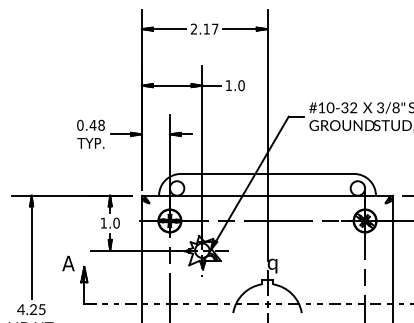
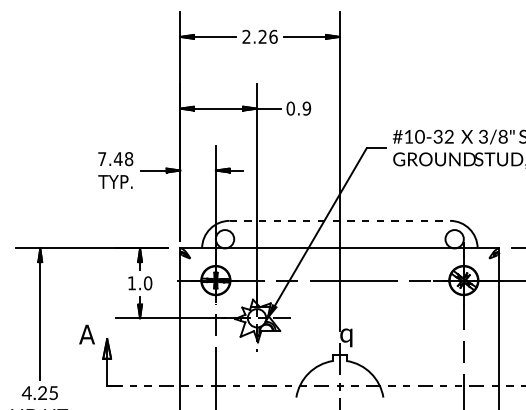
text: (210, 28) -> (267, 36), 2.17 -> 2.26
text: (234, 85) -> (298, 108), 1.0 -> 0.9
text: (80, 125) -> (102, 159), 0.48 -> 7.48
line: (268, 173) -> (340, 220), solid -> dashed

